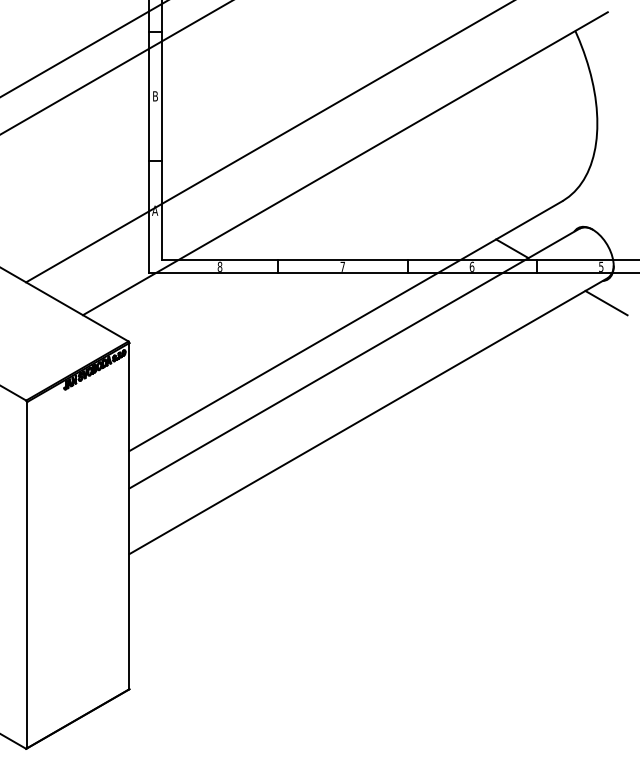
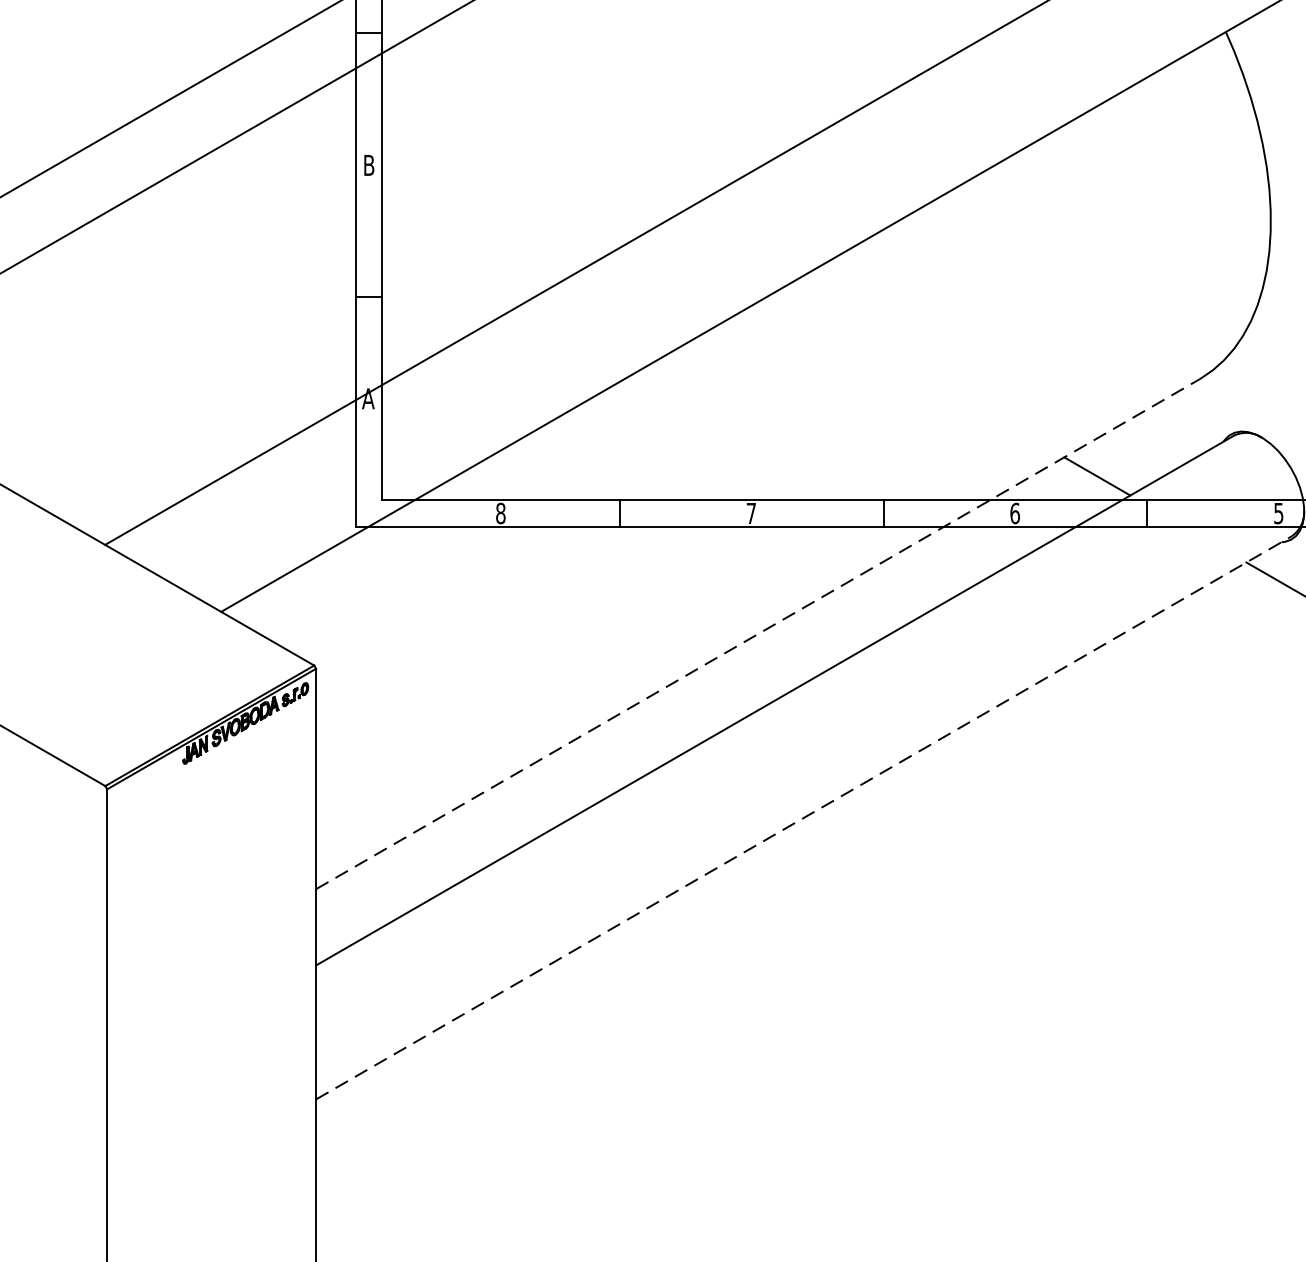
line: (345, 326) -> (756, 634), solid -> dashed
line: (369, 415) -> (805, 816), solid -> dashed

